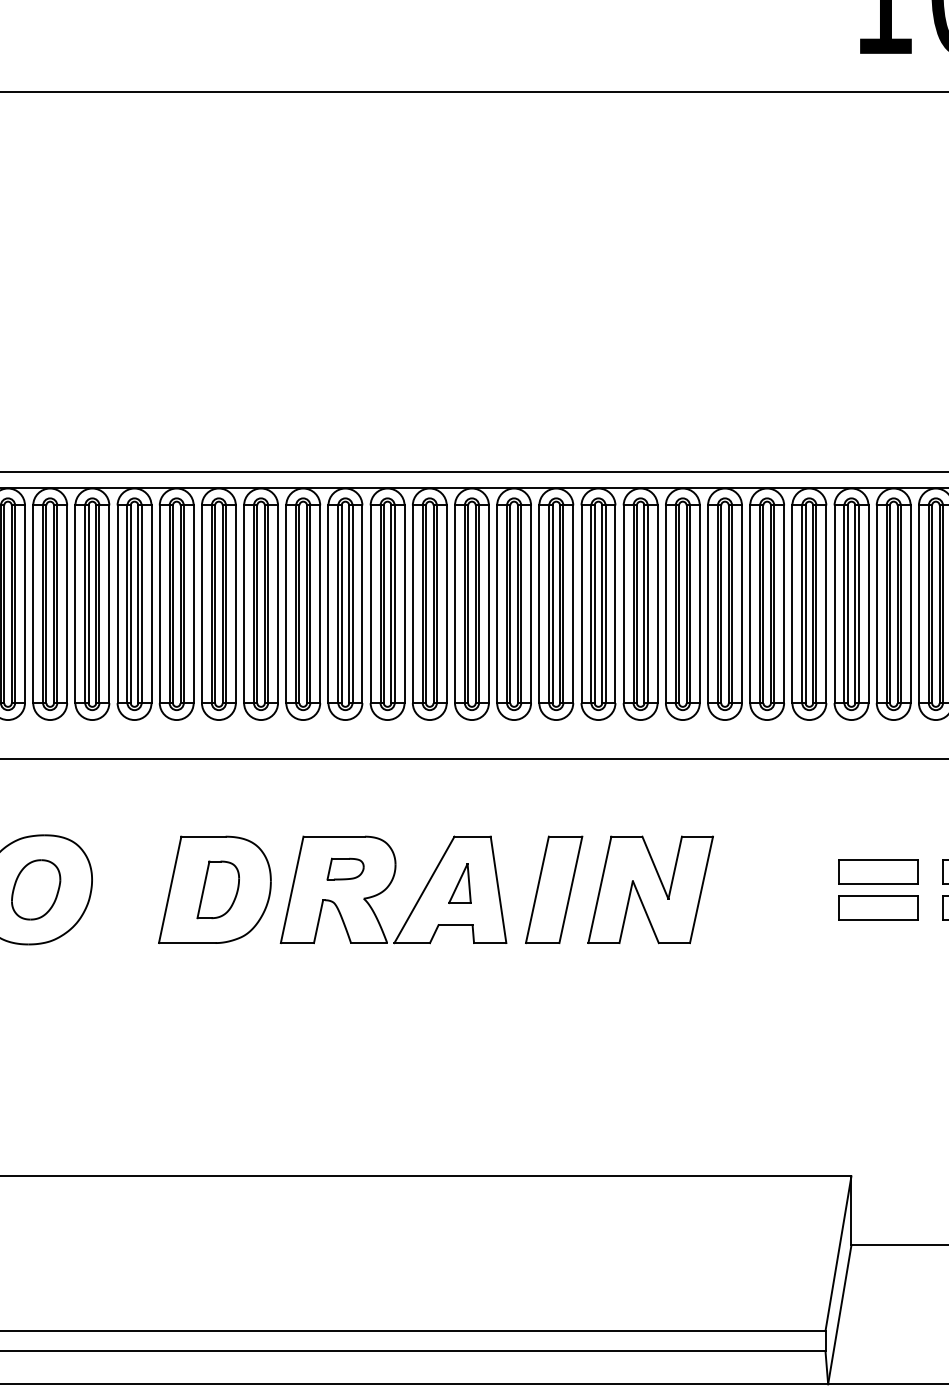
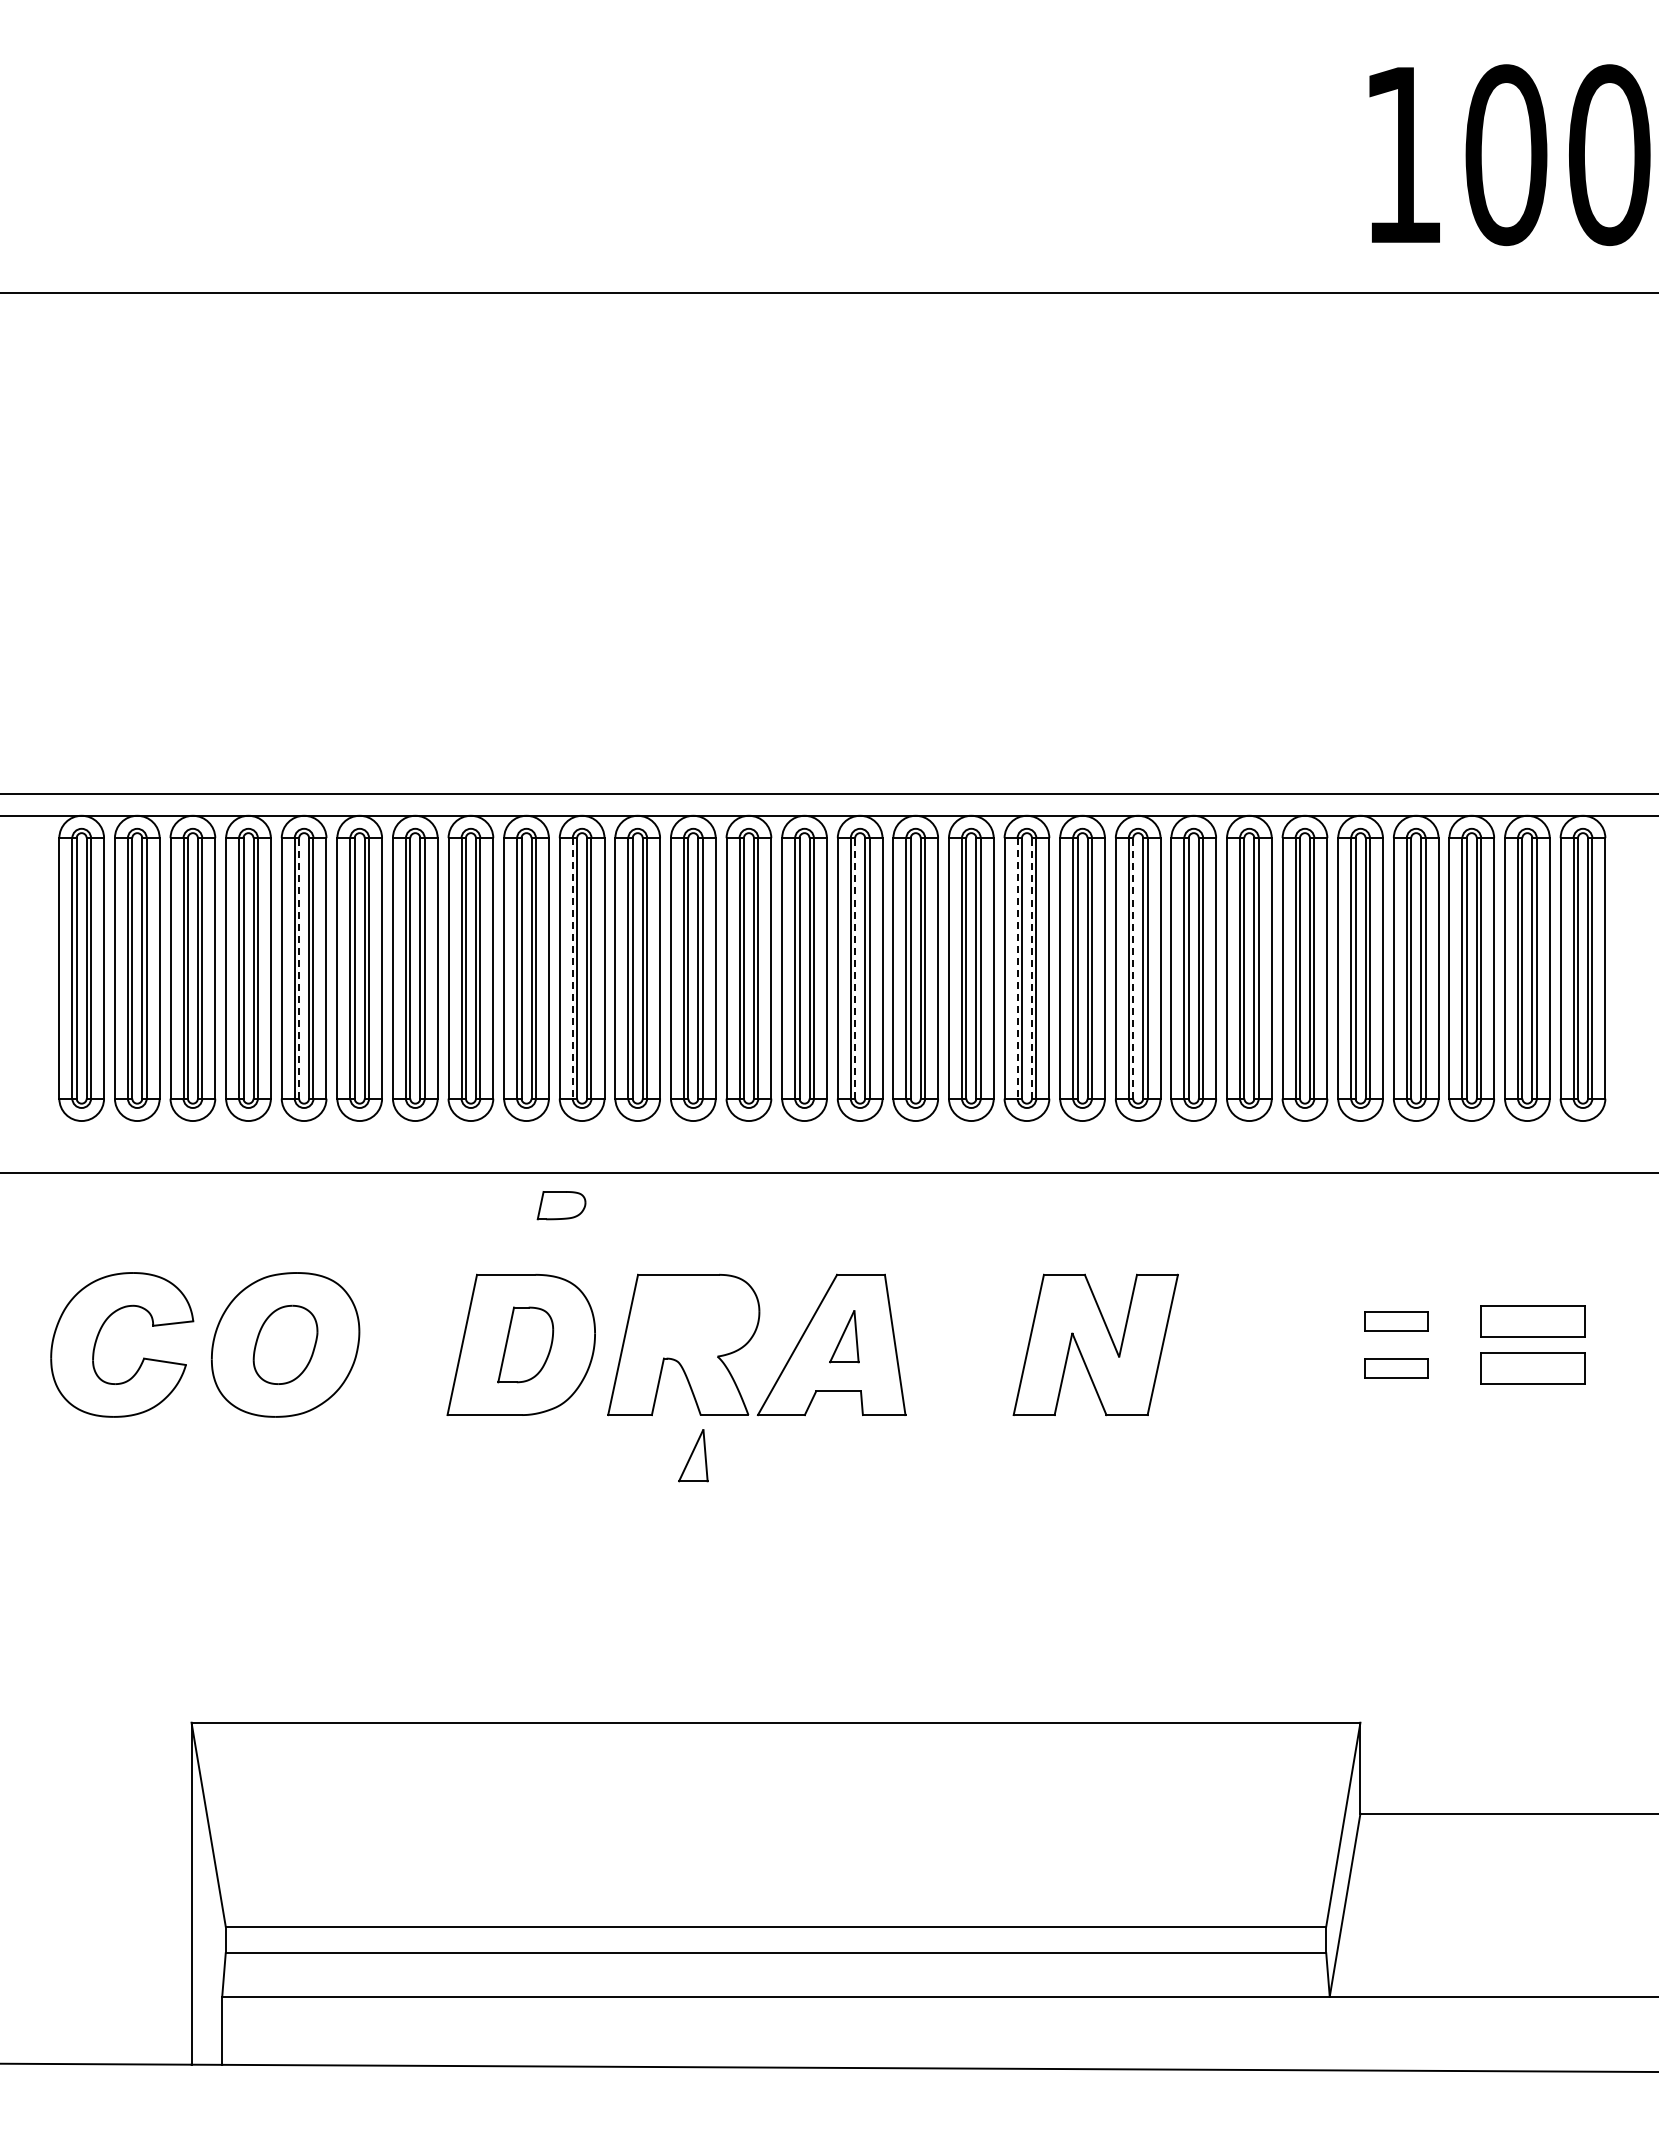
line: (46, 603) -> (299, 967), solid -> dashed
line: (468, 603) -> (855, 967), solid -> dashed
line: (601, 603) -> (1031, 967), solid -> dashed
line: (679, 603) -> (1133, 967), solid -> dashed
line: (253, 604) -> (572, 968), solid -> dashed
line: (591, 604) -> (1017, 968), solid -> dashed
part: (345, 869) -> (561, 1205), moved
part: (878, 872) -> (1396, 1321), size x0.6
part: (554, 889) -> (968, 1344), removed
part: (878, 907) -> (1396, 1368), size x0.6
part: (345, 973) -> (693, 1455), added

